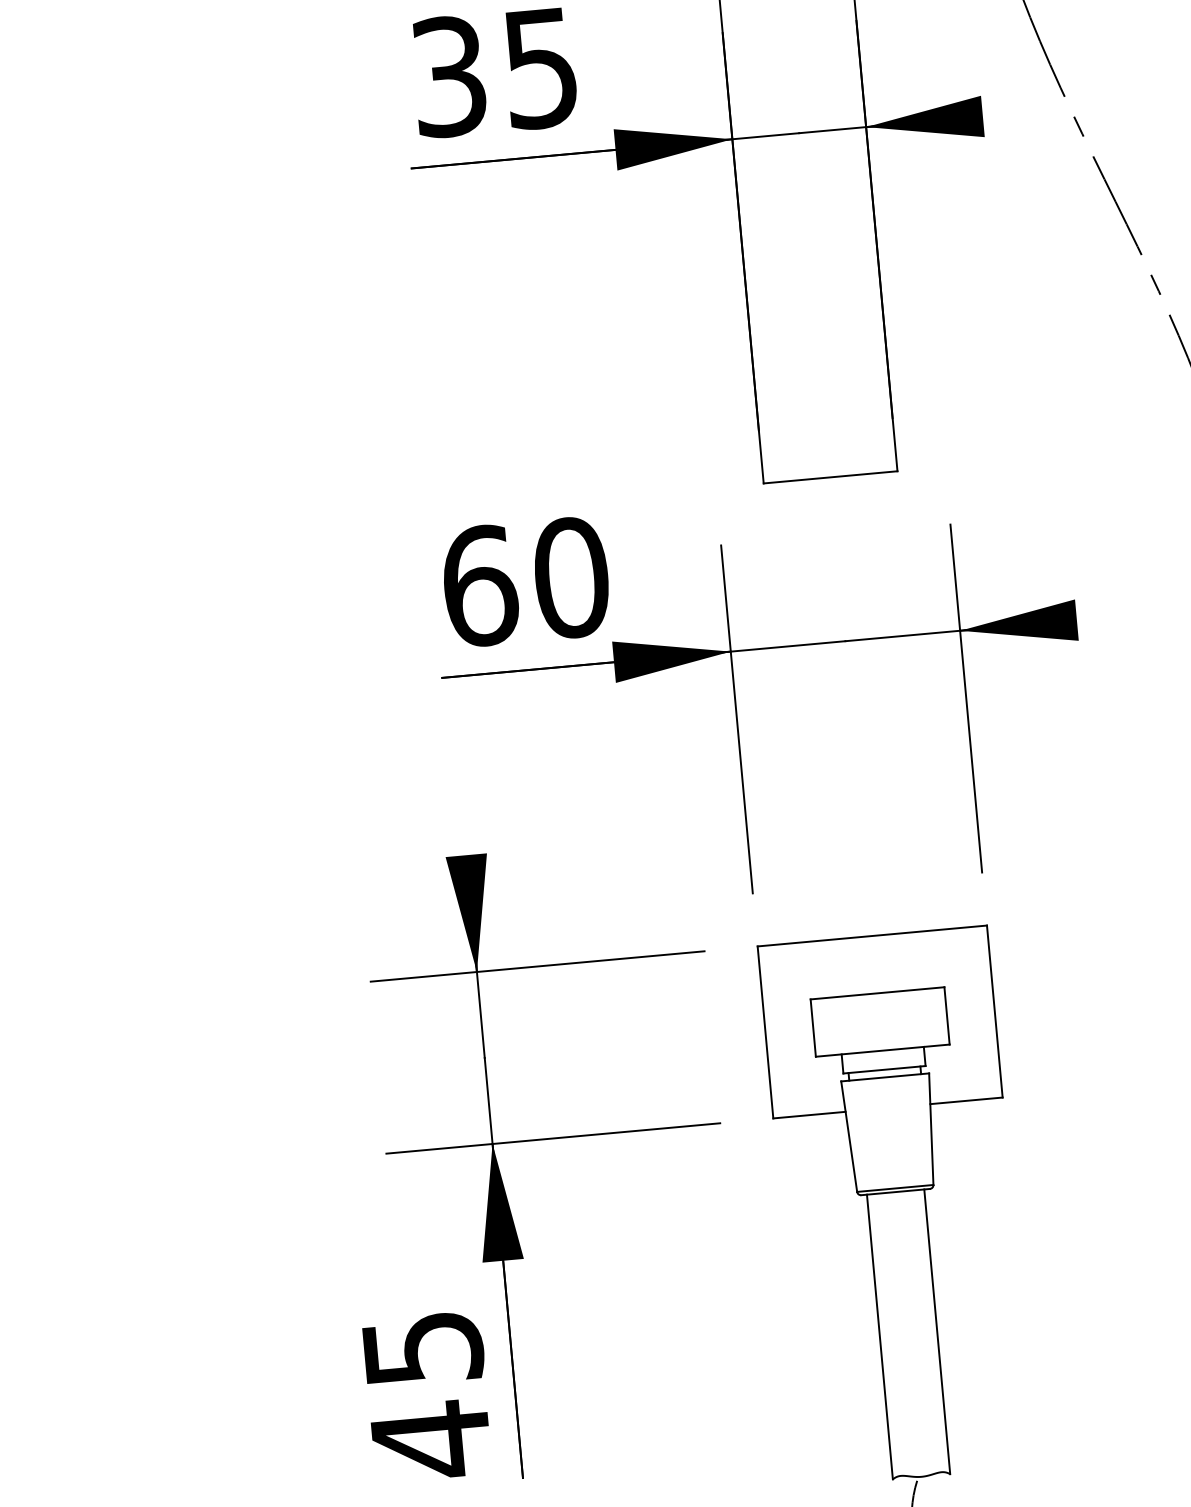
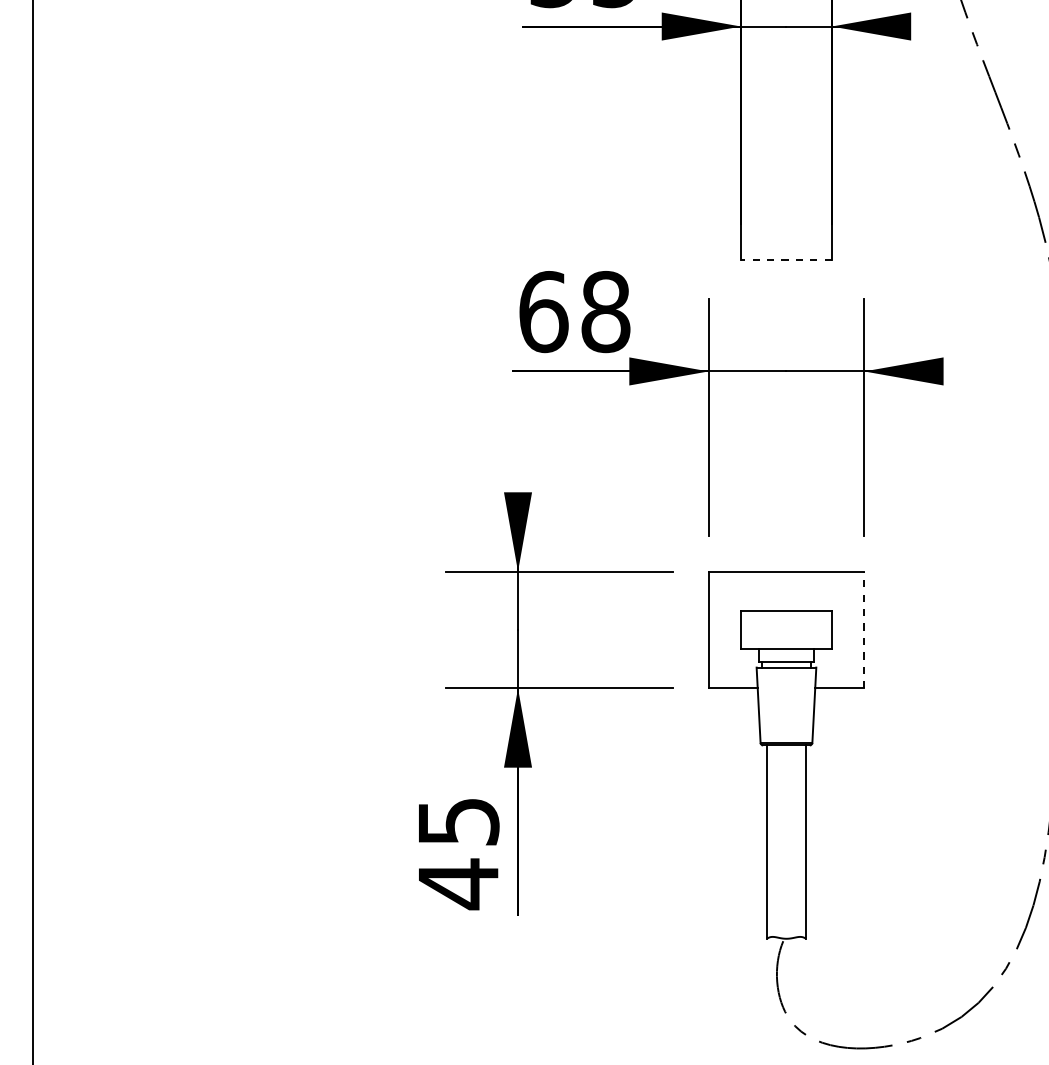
line: (829, 477) -> (785, 260), solid -> dashed
text: (570, 577) -> (605, 311), 60 -> 68
line: (995, 1010) -> (864, 629), solid -> dashed

